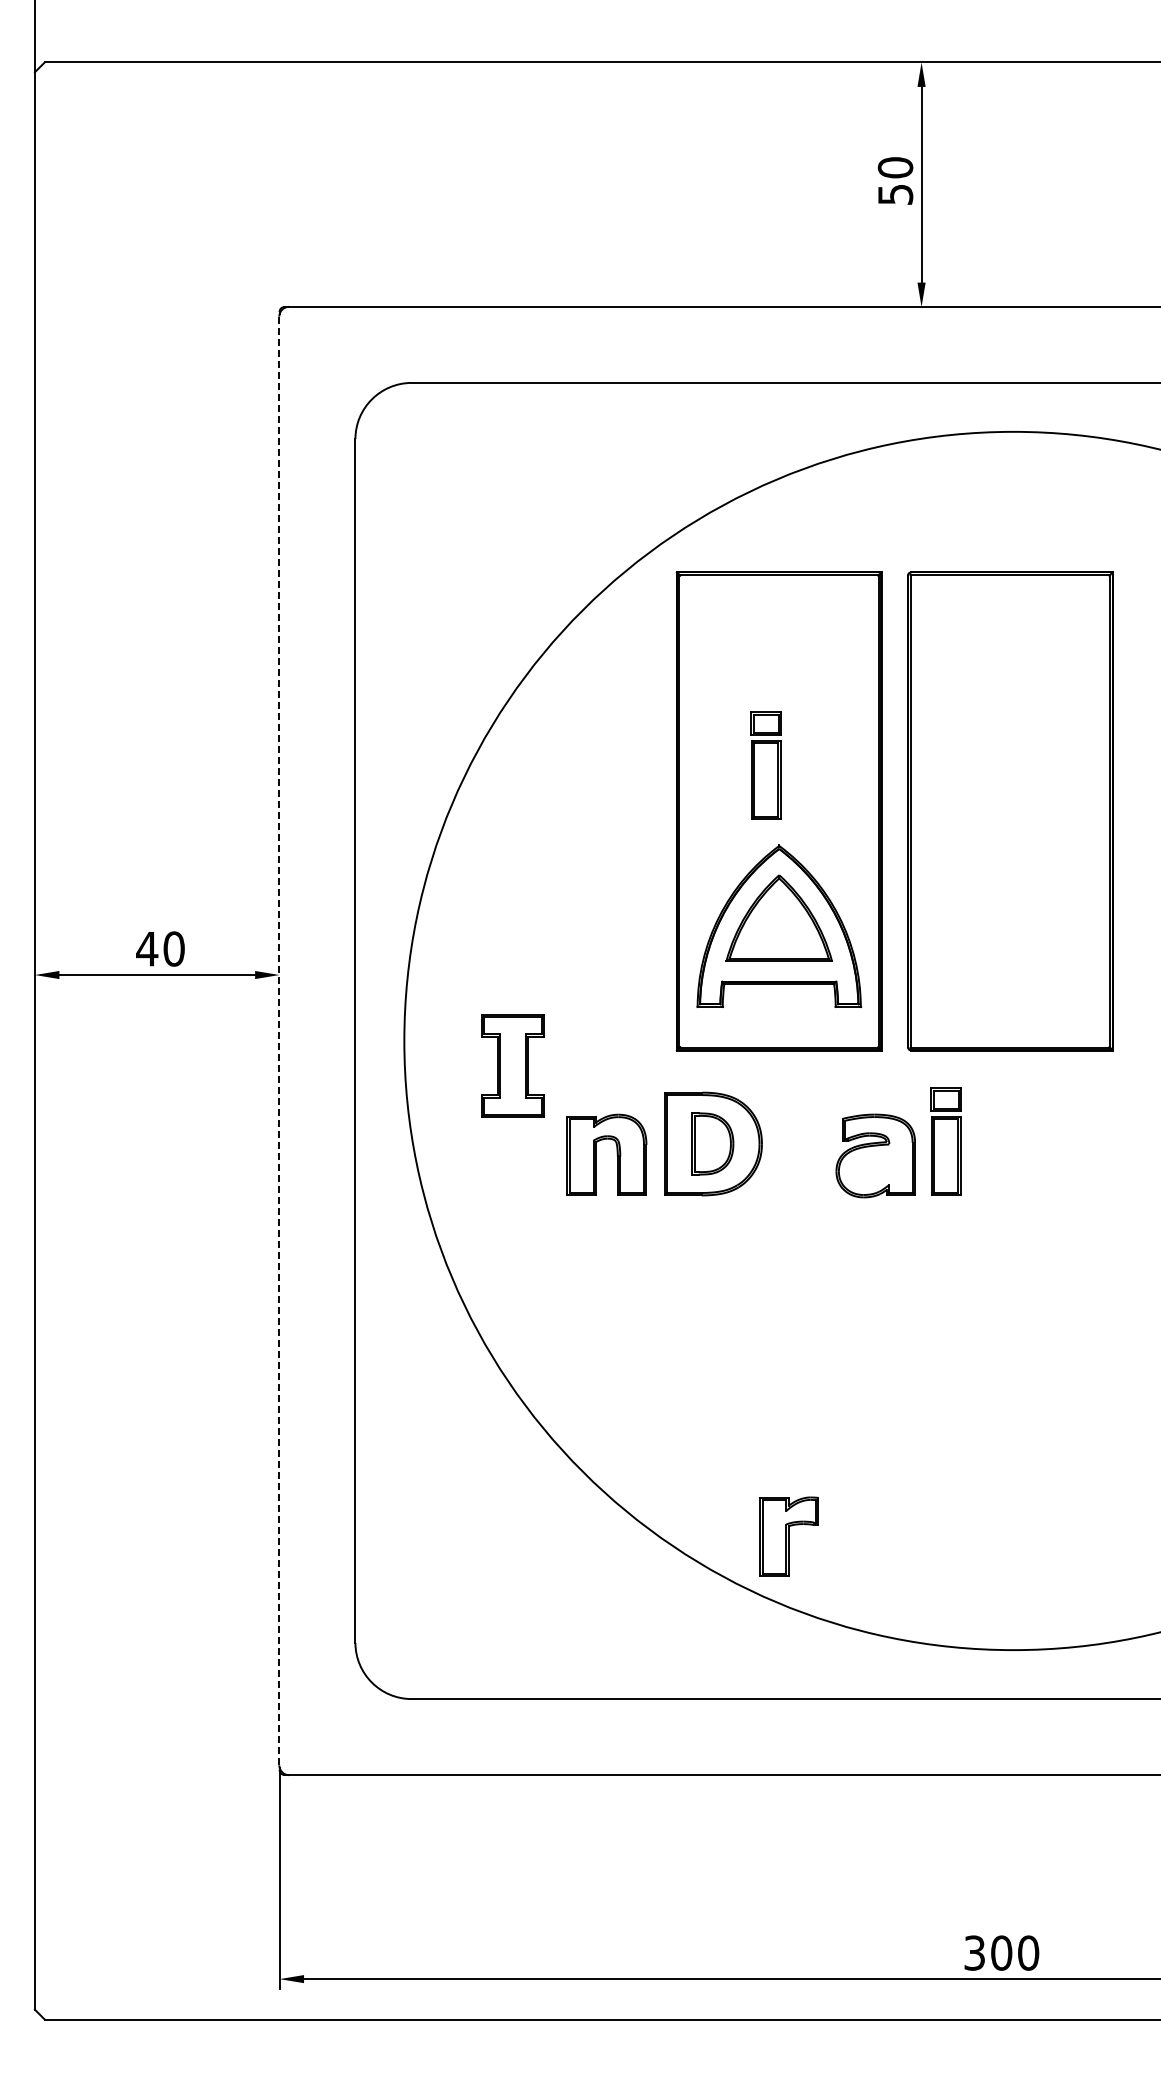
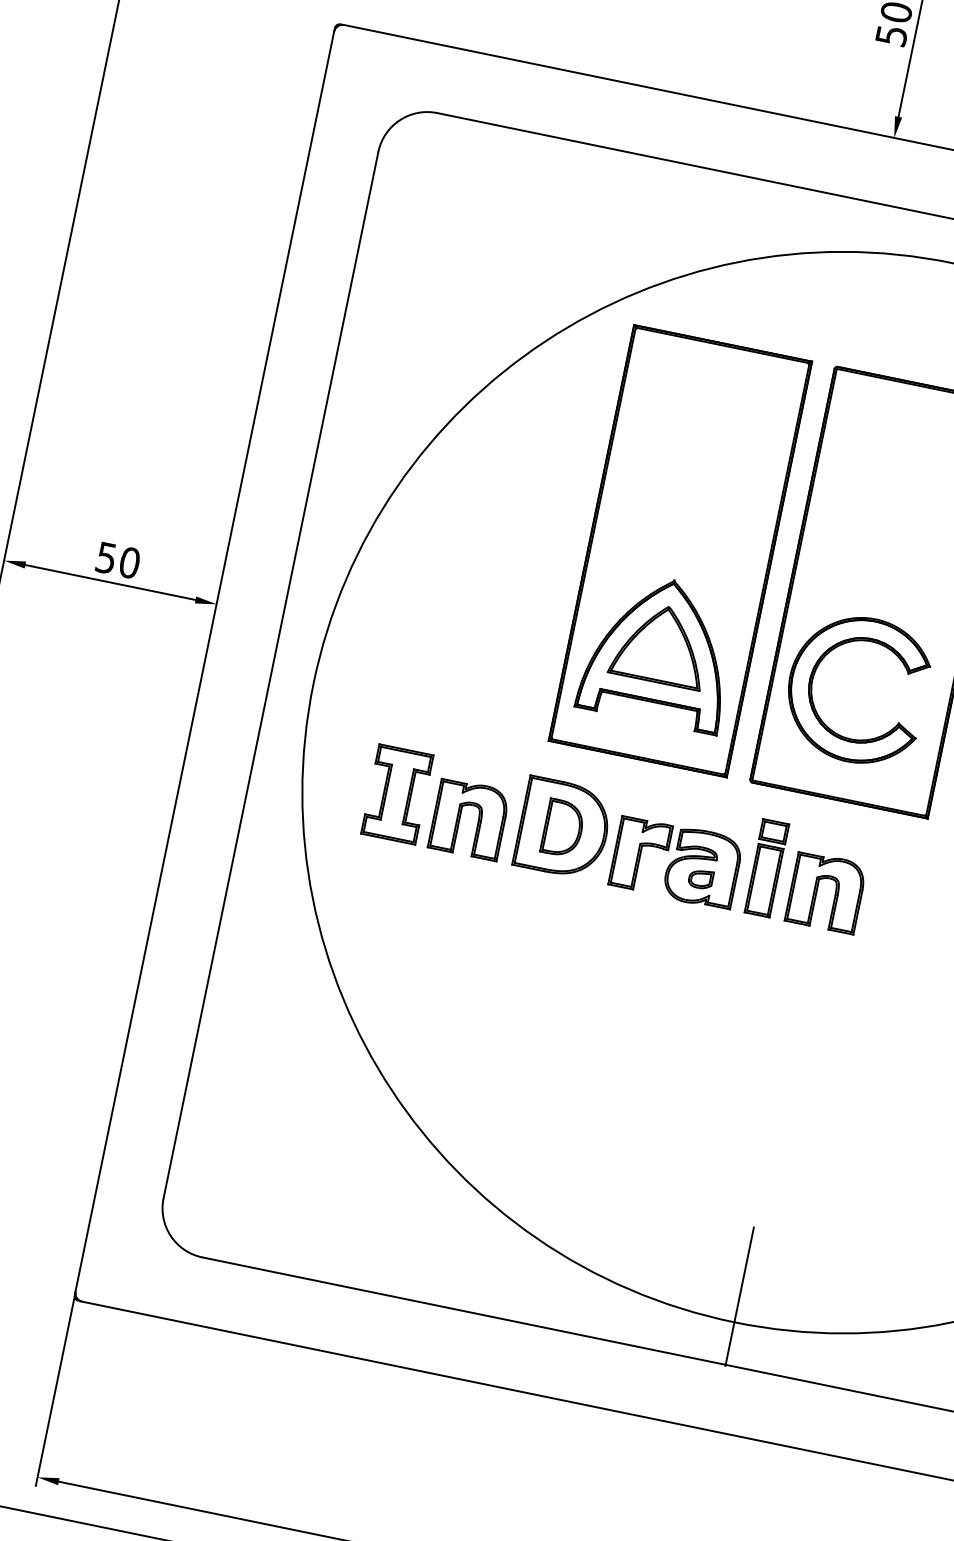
part: (765, 765) -> (676, 508), removed
part: (955, 919) -> (814, 676), added
text: (147, 949) -> (106, 558), 40 -> 50
line: (279, 1041) -> (204, 662), dashed -> solid
part: (512, 1065) -> (397, 793), moved
part: (1007, 1154) -> (817, 890), added
part: (875, 1168) -> (700, 878), added
part: (788, 1536) -> (640, 854), moved
line: (1013, 1620) -> (739, 1296), added

